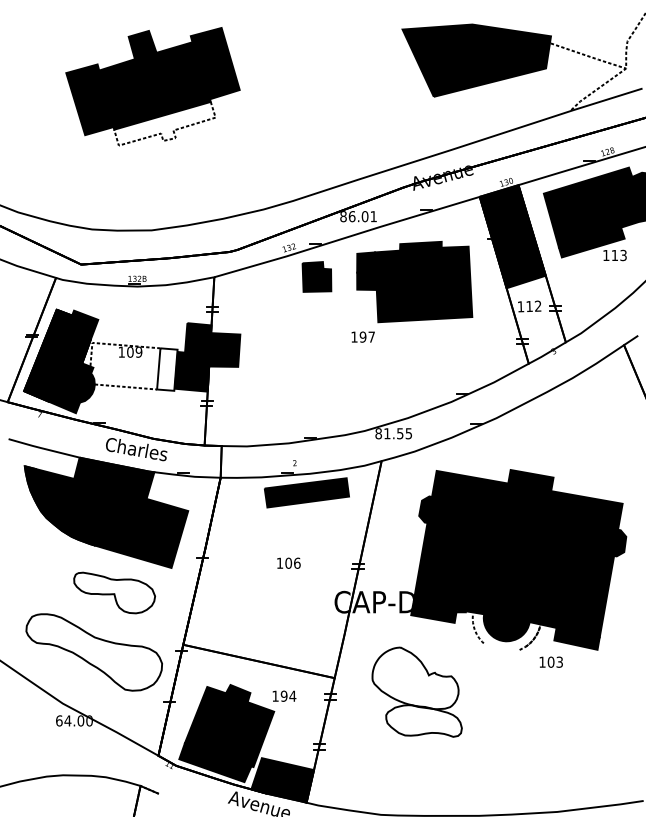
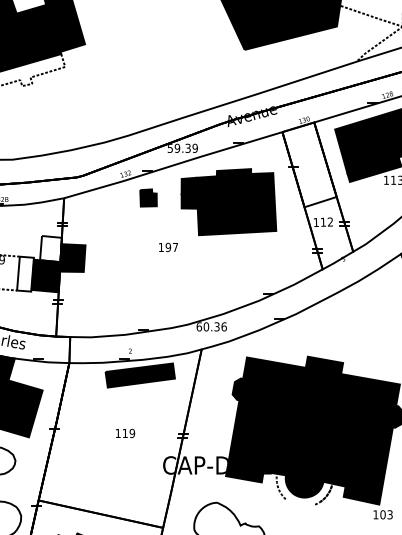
text: (358, 216) -> (182, 148), 86.01 -> 59.39
fill: (512, 236) -> (309, 164), removed
part: (316, 276) -> (148, 197), size x0.7
text: (362, 336) -> (167, 246), moved
fill: (198, 339) -> (51, 249), removed
text: (393, 433) -> (211, 326), 81.55 -> 60.36
text: (292, 562) -> (128, 432), 106 -> 119
text: (550, 661) -> (382, 514), moved

